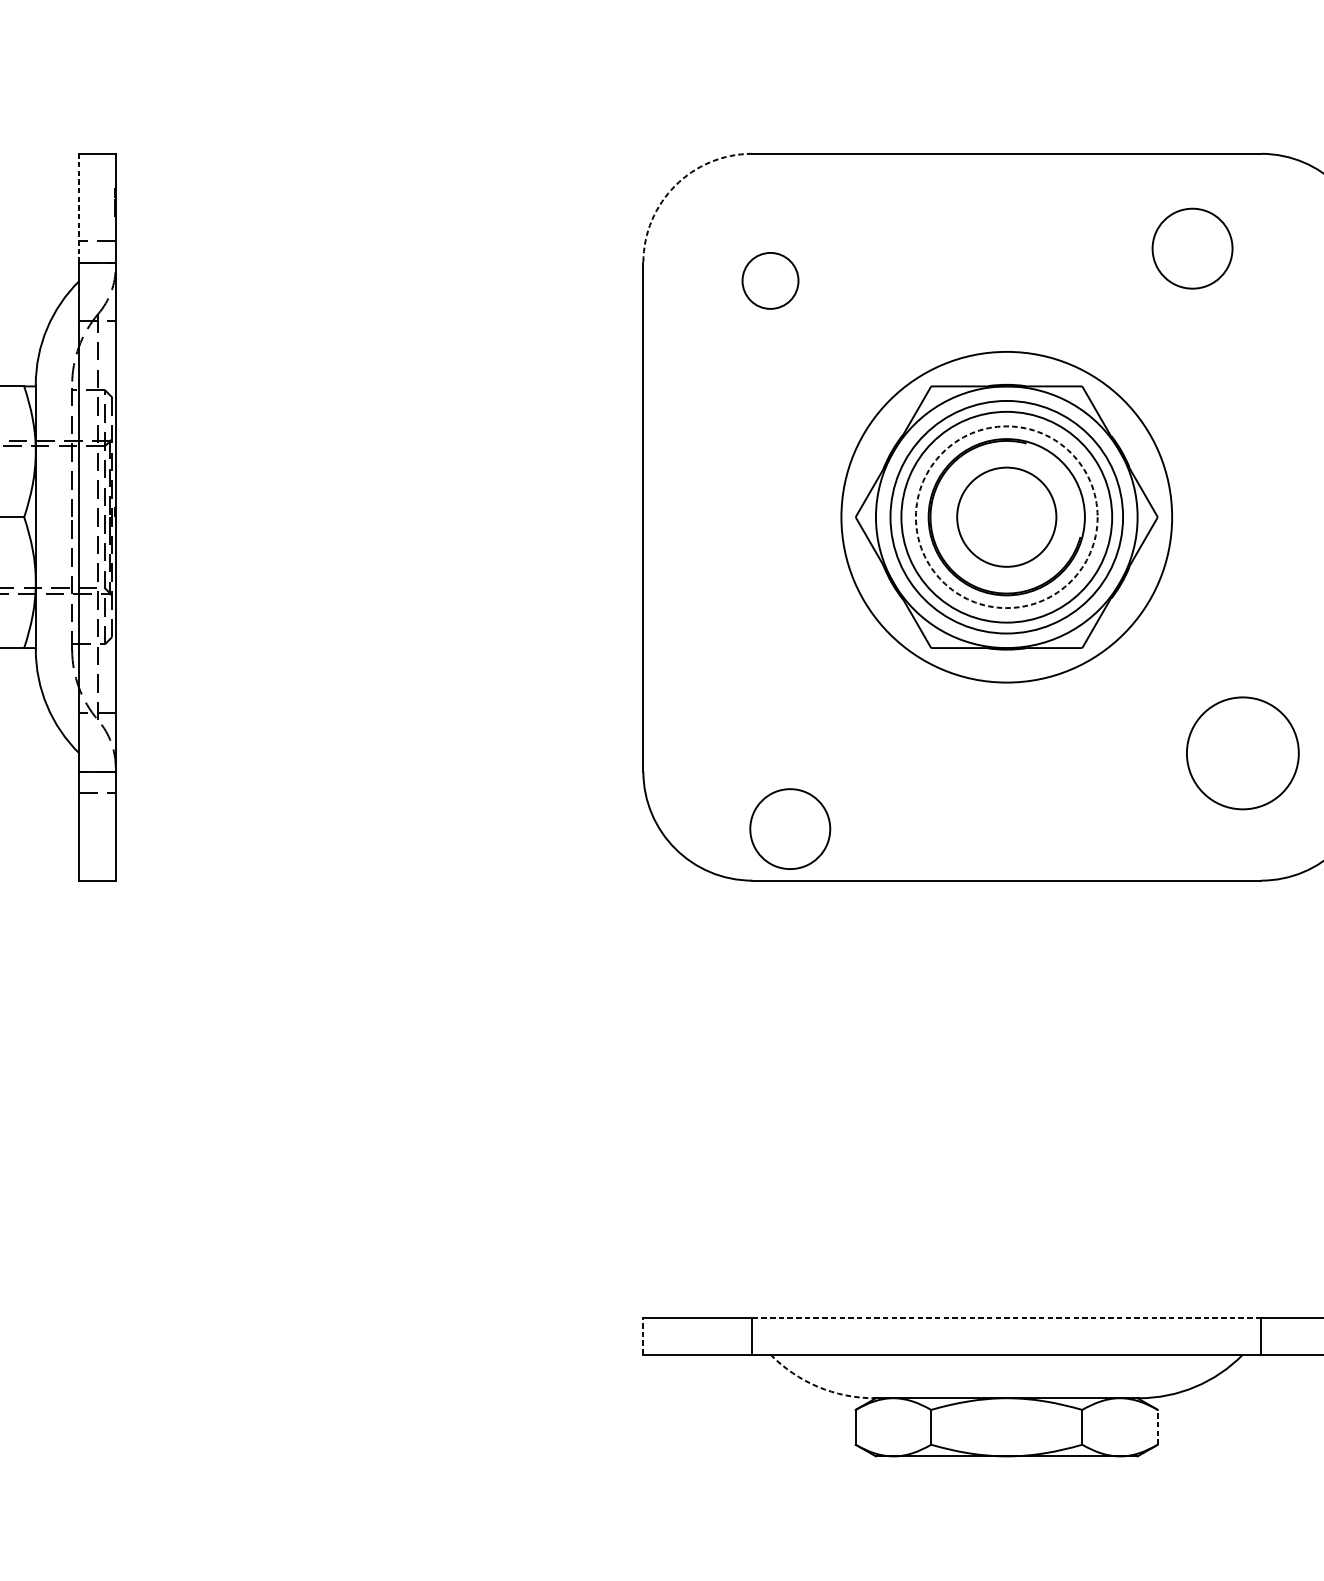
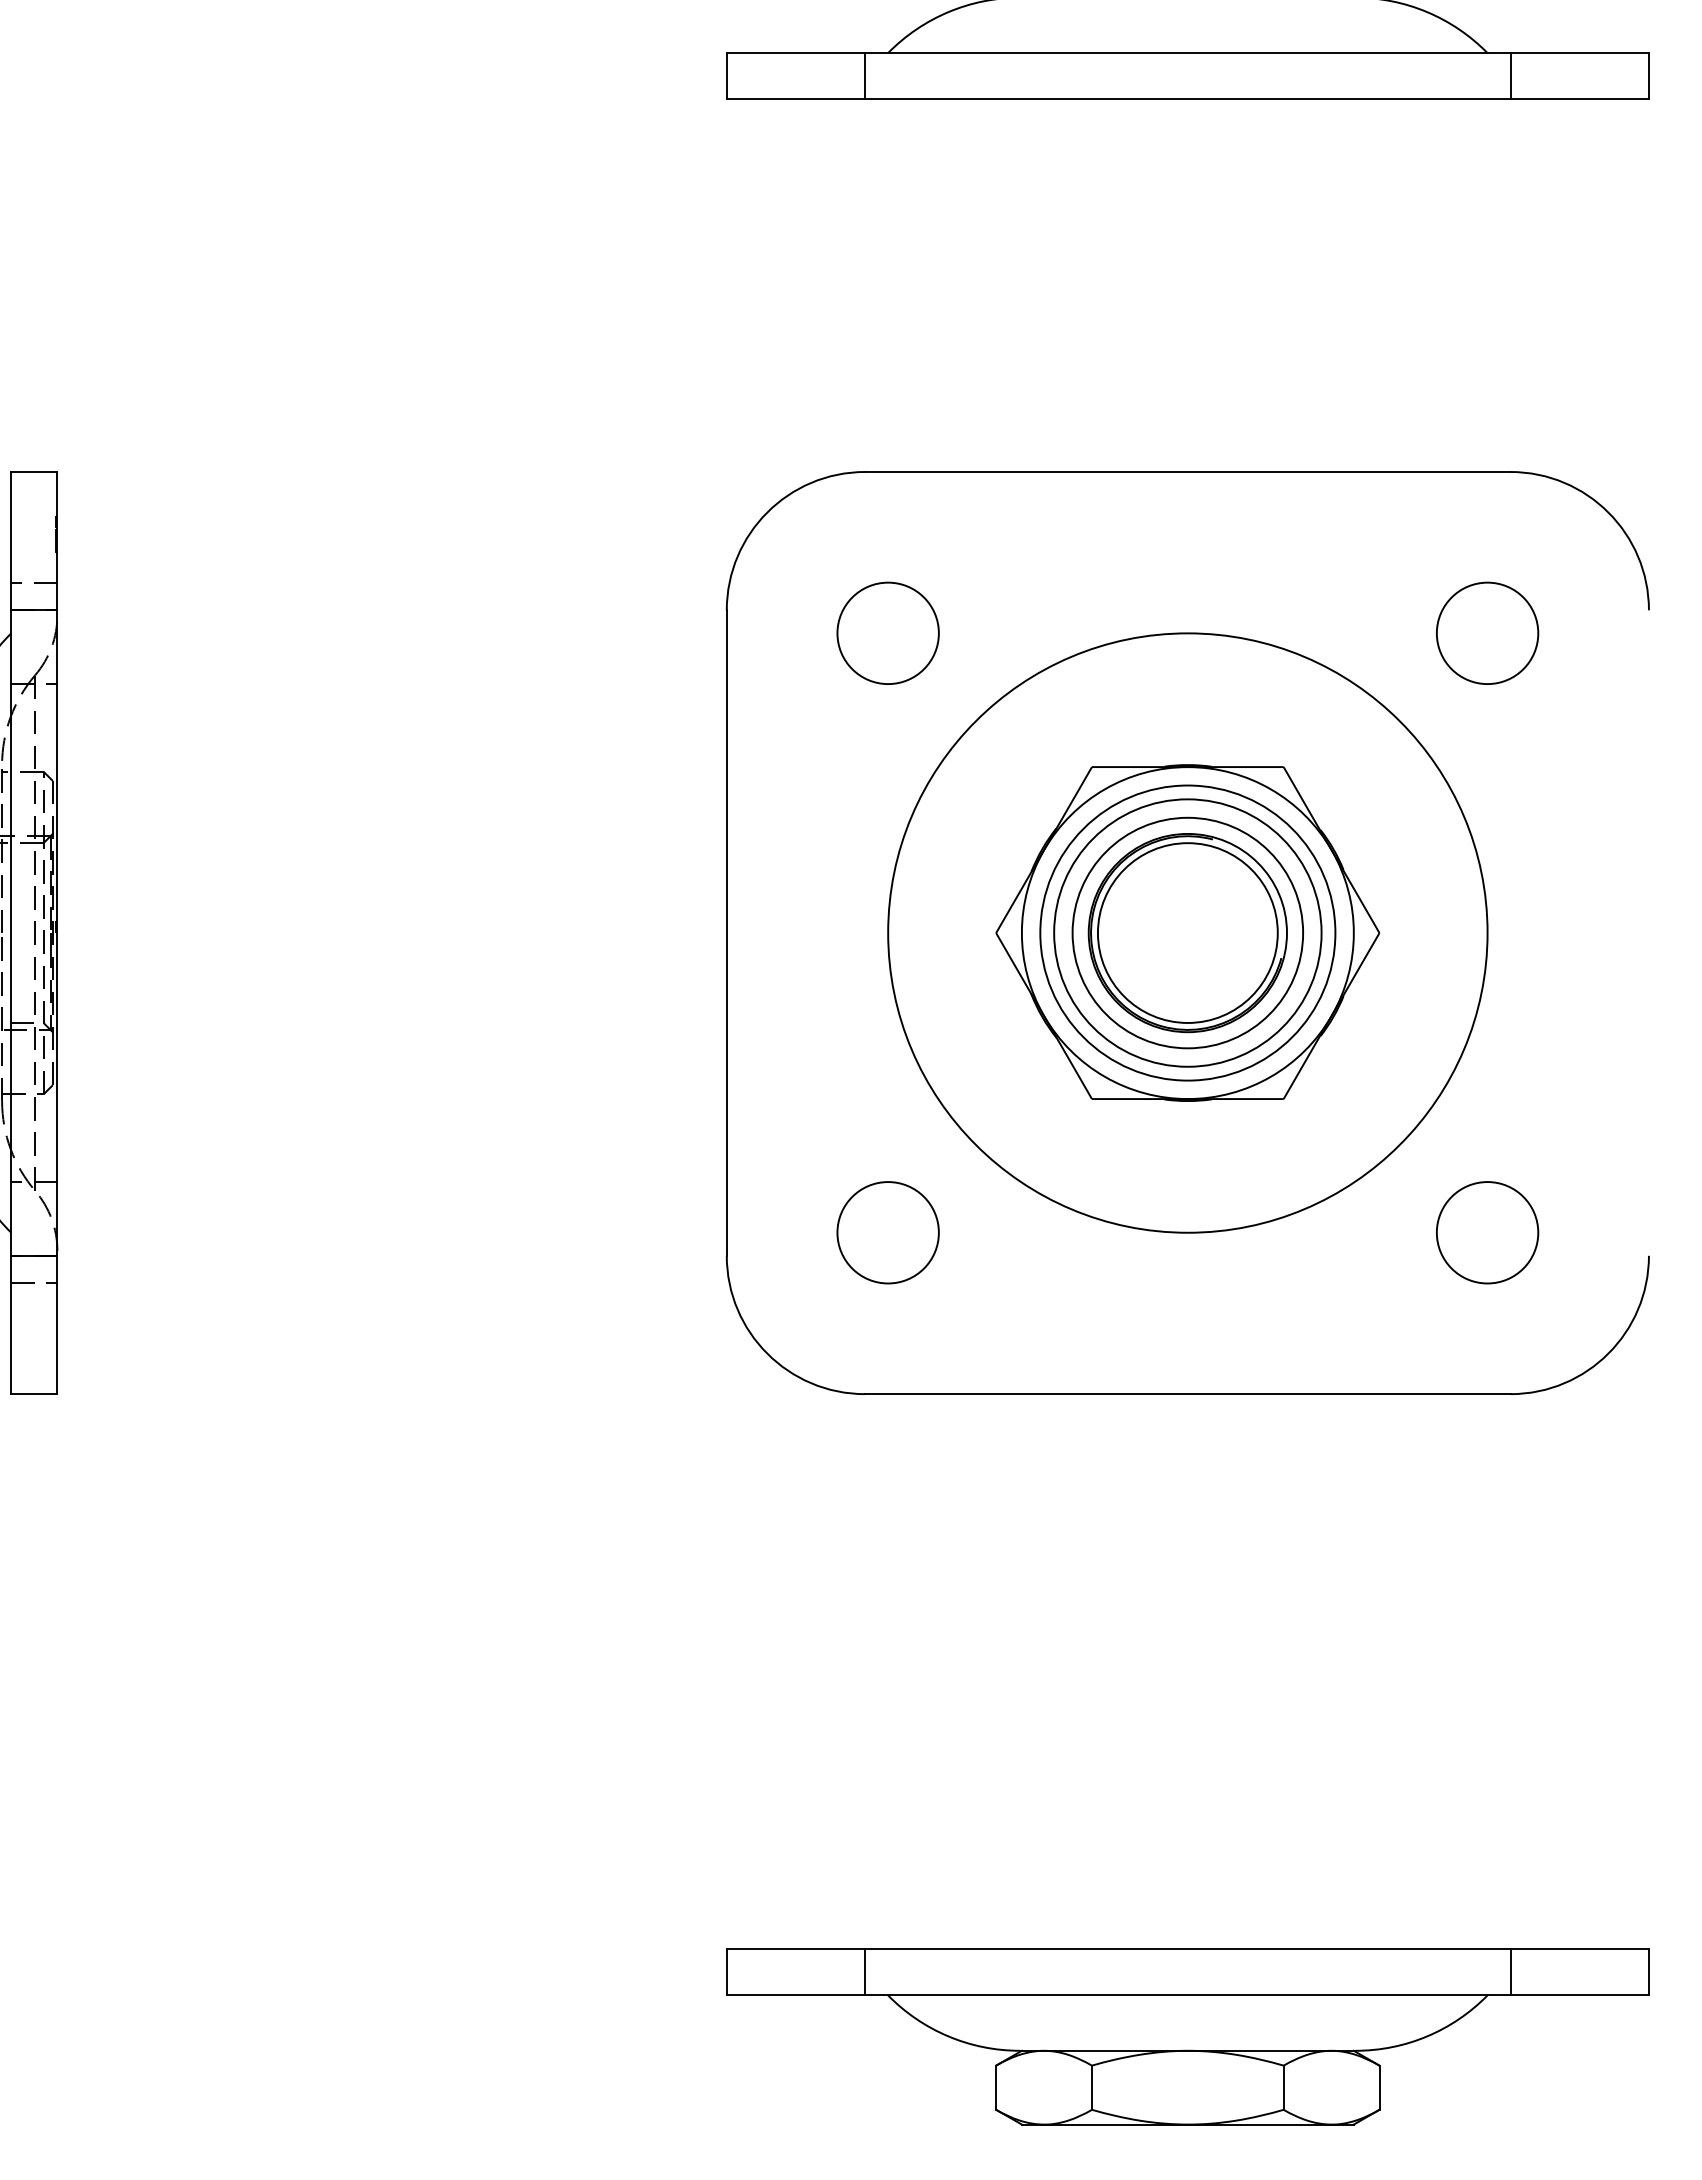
arc: (675, 185) -> (767, 512), dashed -> solid
line: (79, 207) -> (11, 540), dashed -> solid
circle: (1192, 248) -> (1487, 632), moved
circle: (770, 280) -> (887, 632), size x1.43
circle: (1006, 516) -> (1187, 932), dashed -> solid
circle: (1006, 516) -> (1187, 932), size x1.43
circle: (1006, 516) -> (1187, 932), size x1.43
circle: (1242, 753) -> (1487, 1232), size x0.71
circle: (789, 828) -> (887, 1232), moved
line: (1006, 1318) -> (1187, 1949), dashed -> solid
line: (643, 1335) -> (726, 1971), dashed -> solid
arc: (818, 1386) -> (948, 2036), dashed -> solid
line: (1157, 1427) -> (1379, 2087), dashed -> solid

